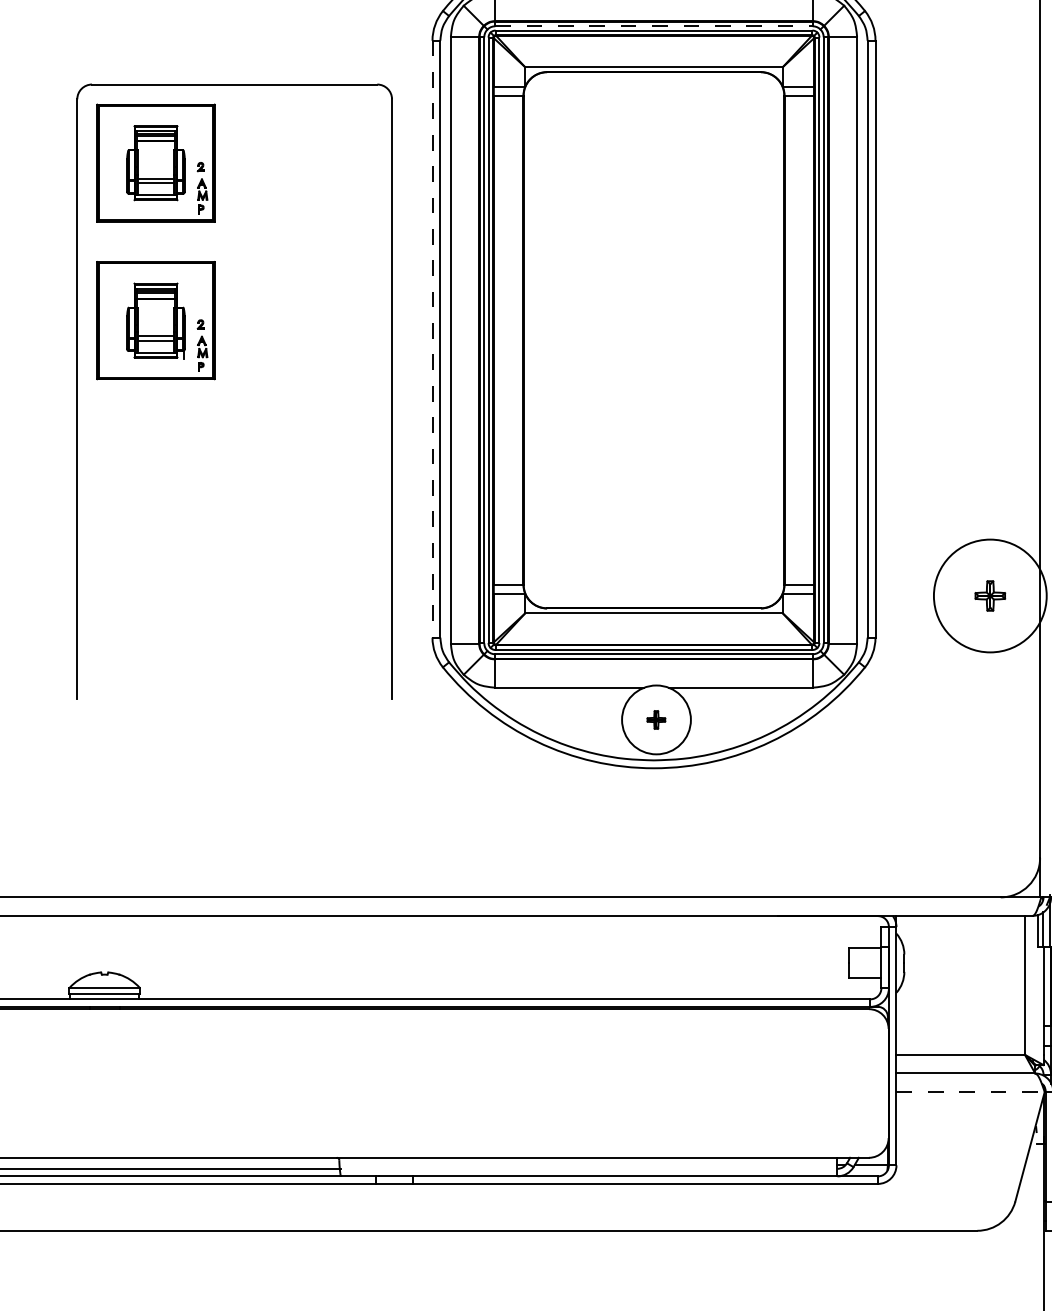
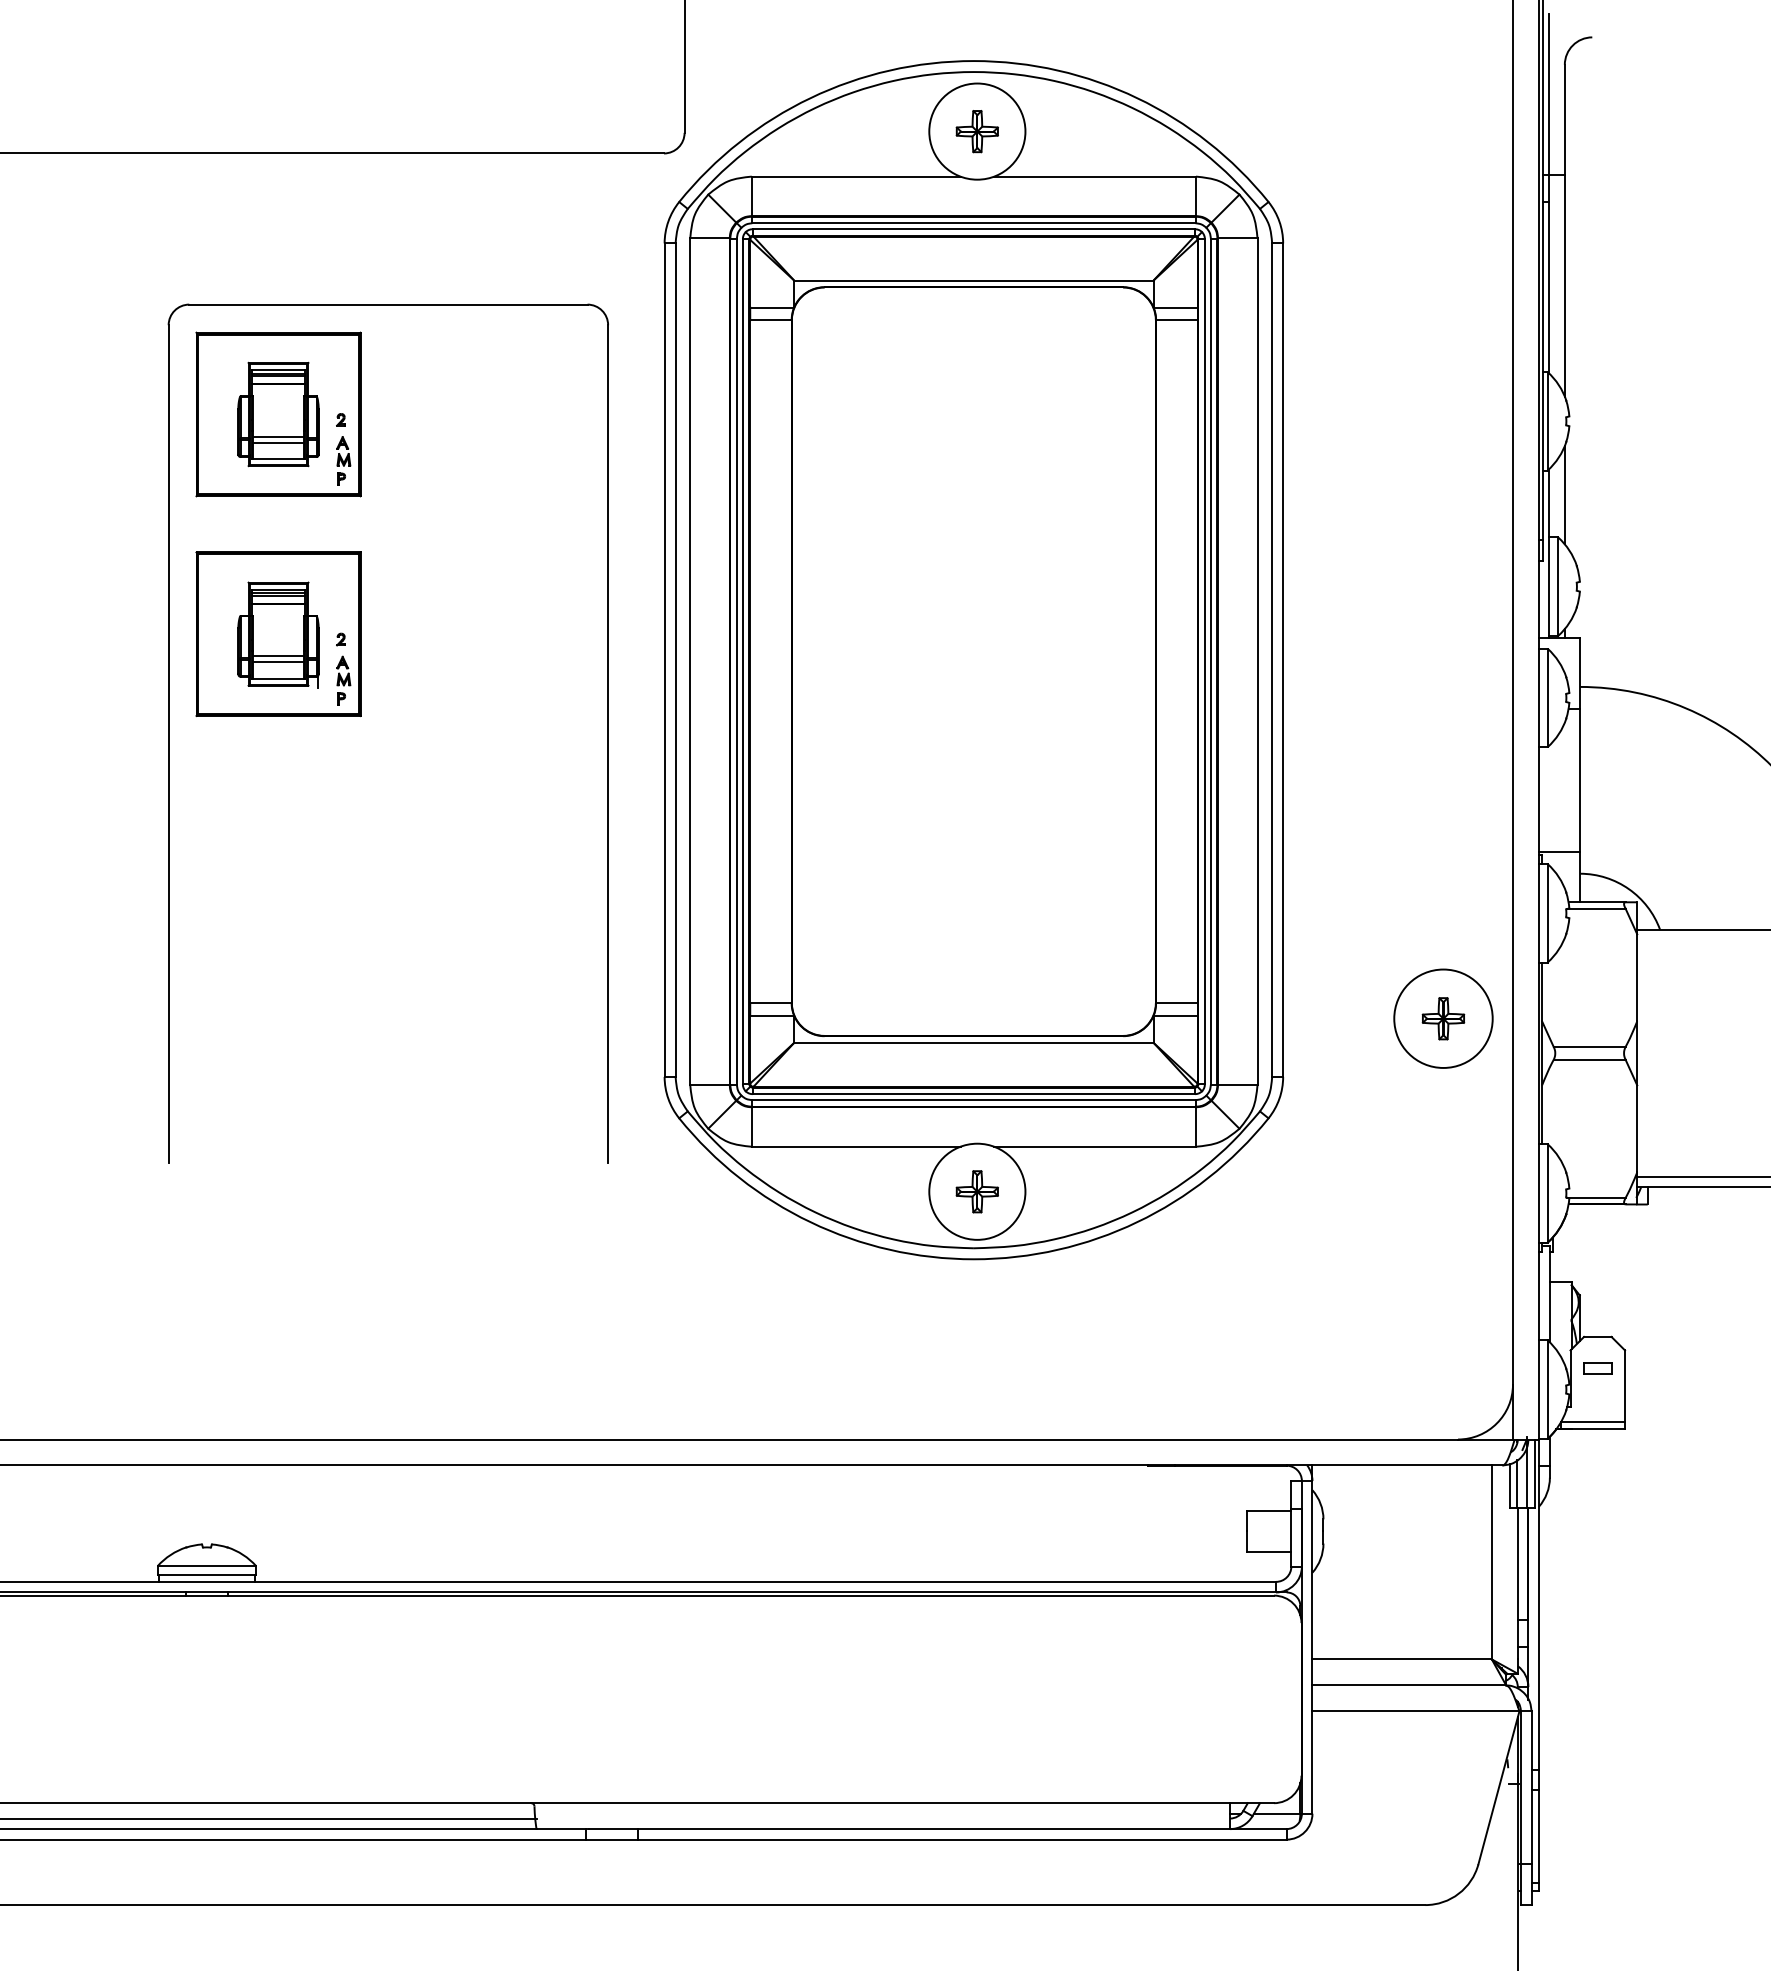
line: (653, 26) -> (973, 223), dashed -> solid
line: (432, 339) -> (664, 660), dashed -> solid
circle: (990, 595) -> (1443, 1018), size x0.62
part: (655, 719) -> (976, 1191), size x1.67
line: (970, 1092) -> (1416, 1711), dashed -> solid

